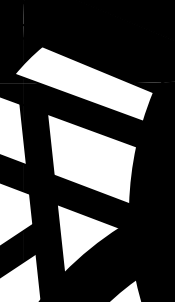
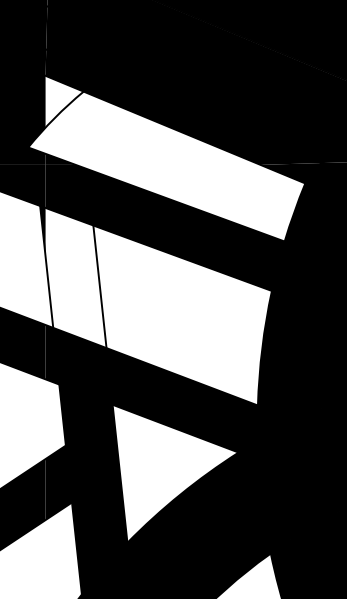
fill: (32, 51) -> (64, 102), removed
fill: (38, 139) -> (76, 276), removed

